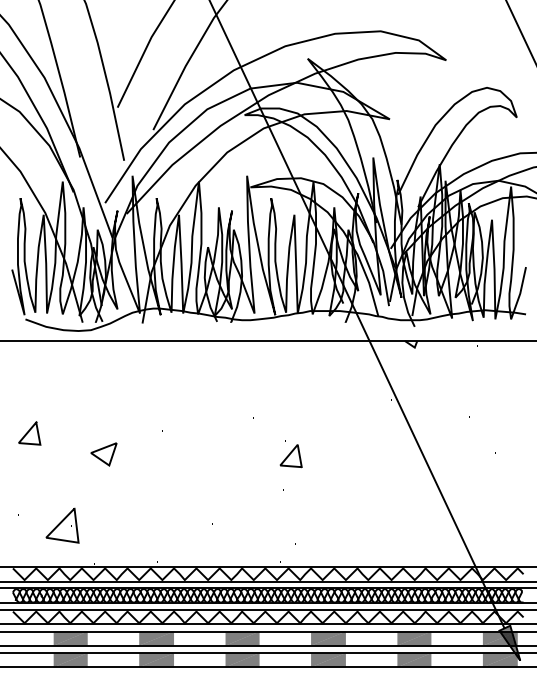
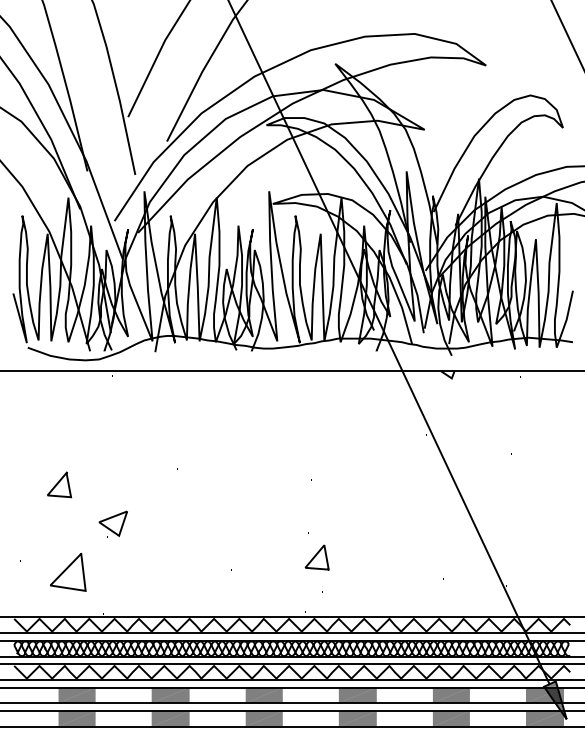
line: (28, 433) -> (58, 484), moved
part: (103, 454) -> (112, 523), moved
line: (290, 455) -> (316, 556), moved

